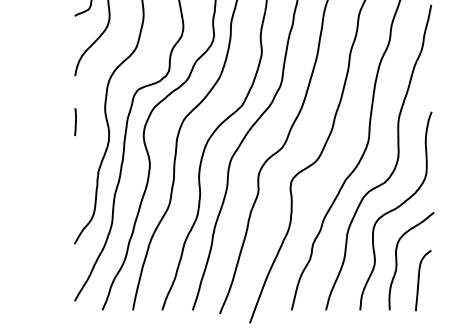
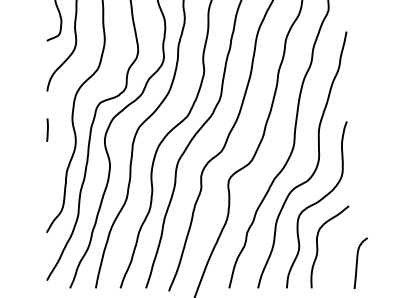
curve: (419, 279) -> (357, 262), moved

